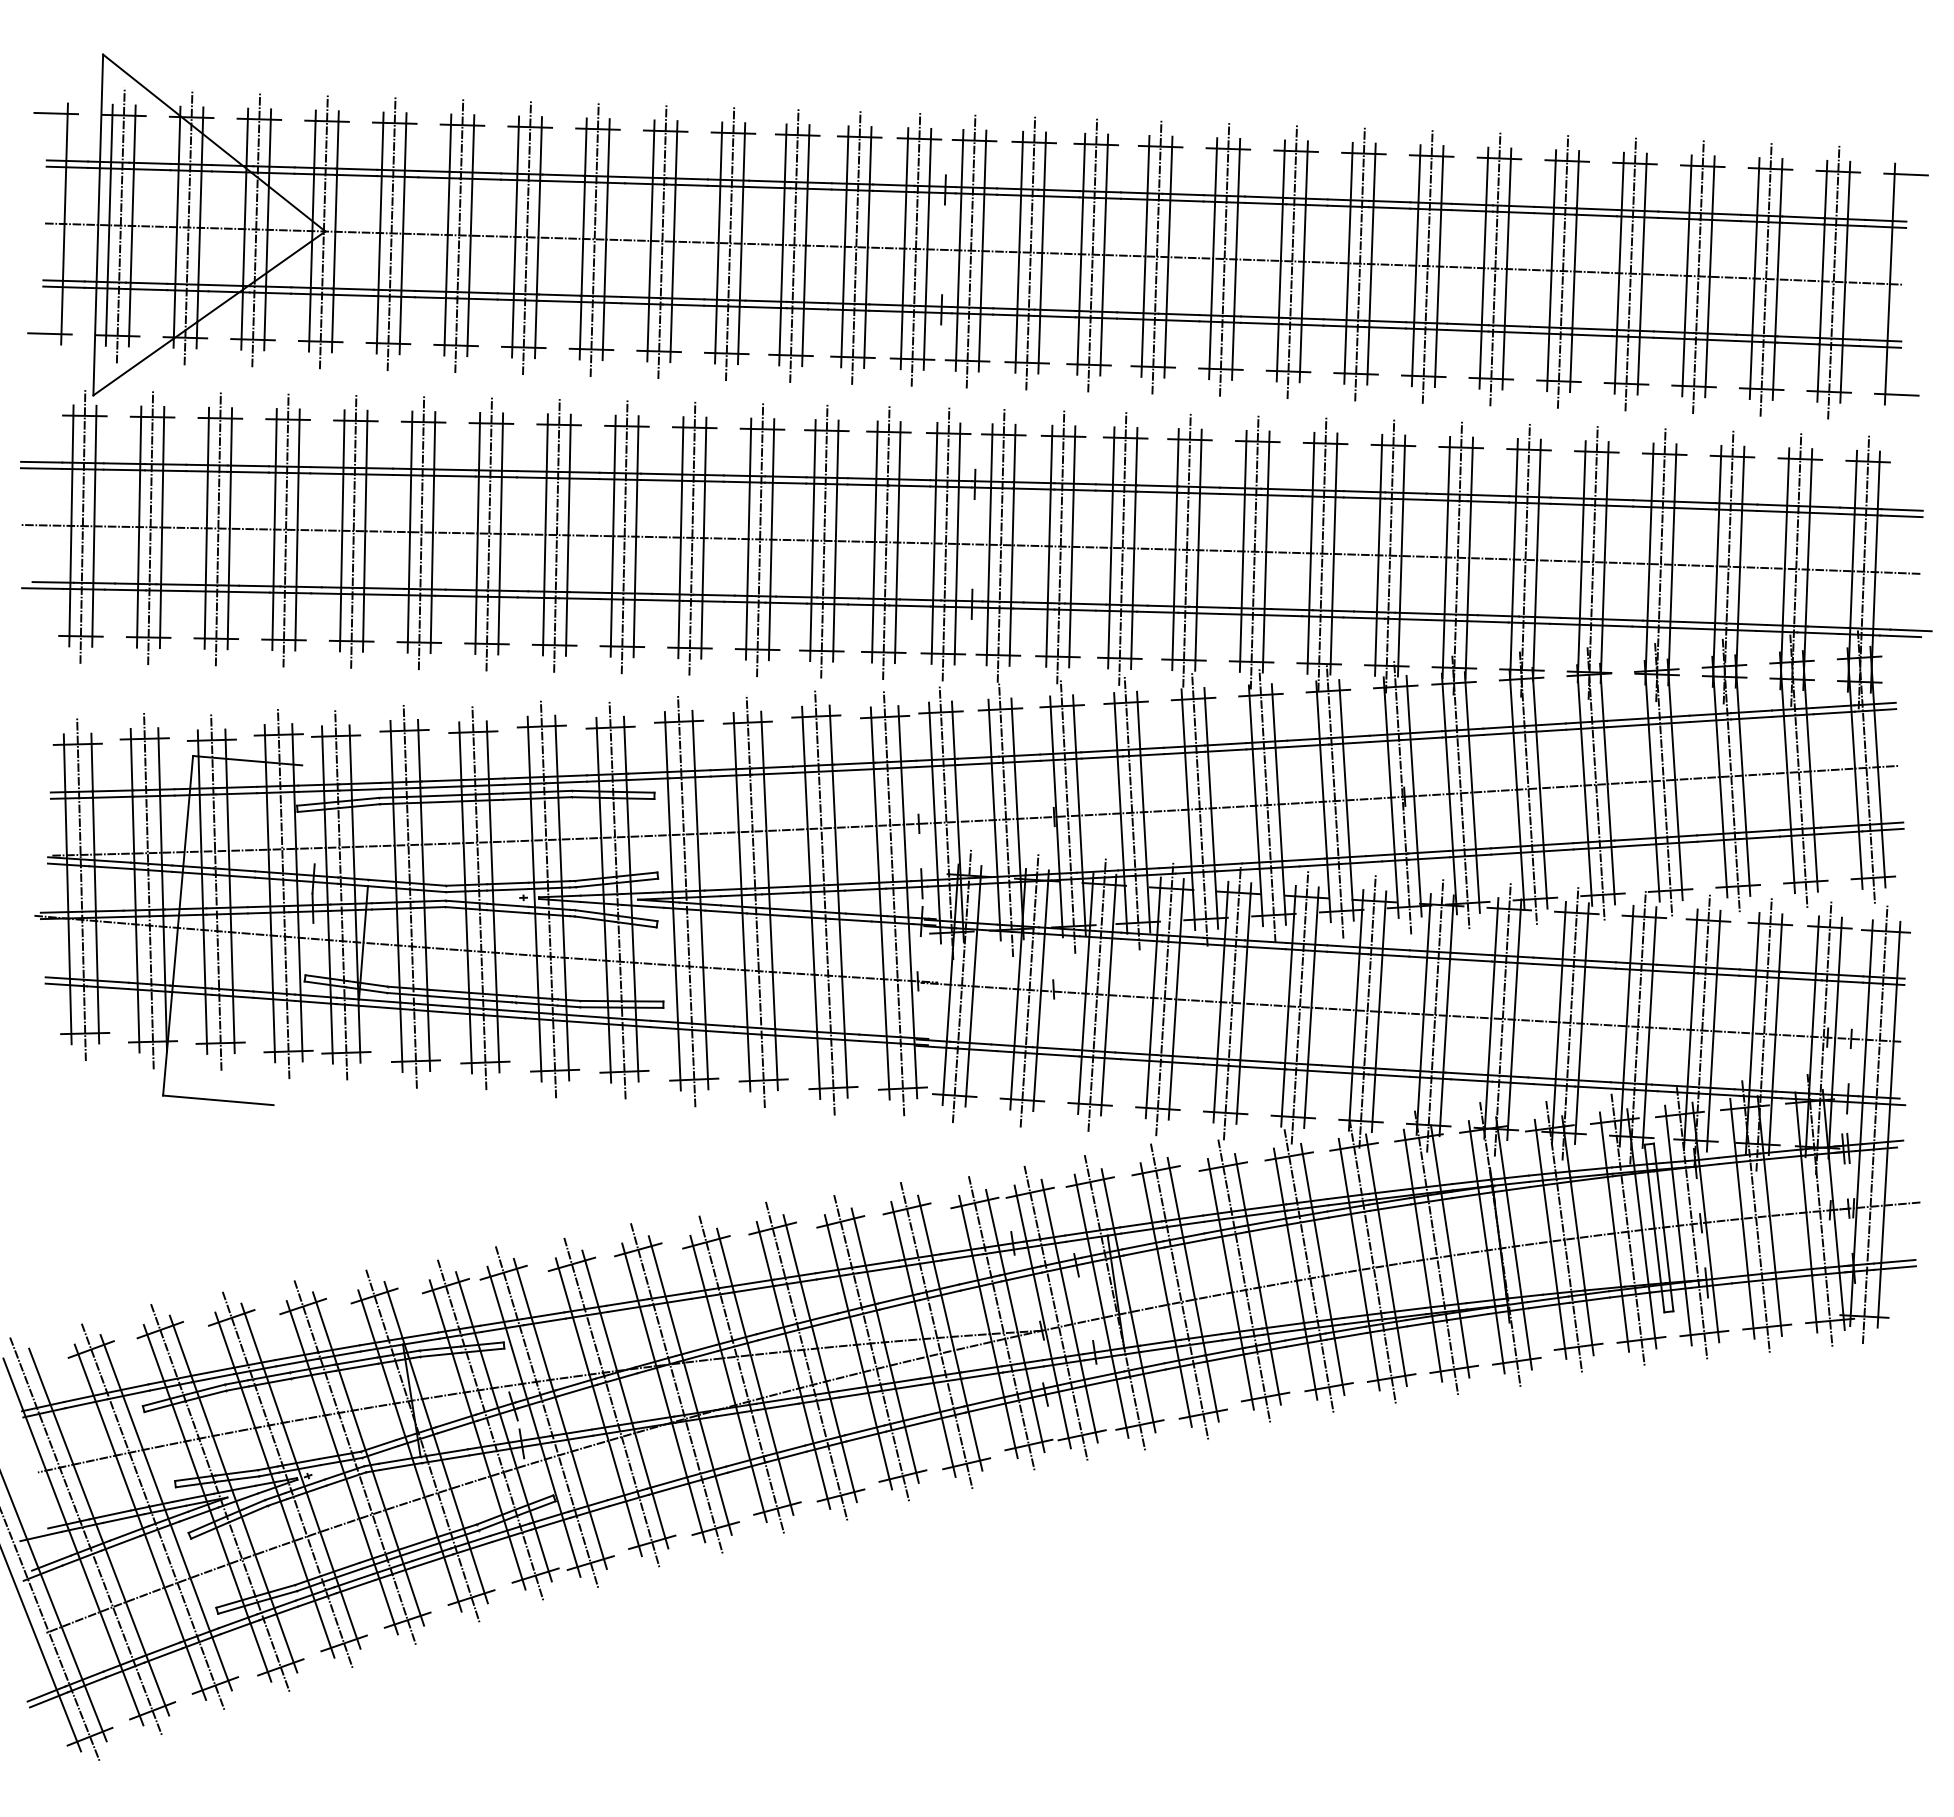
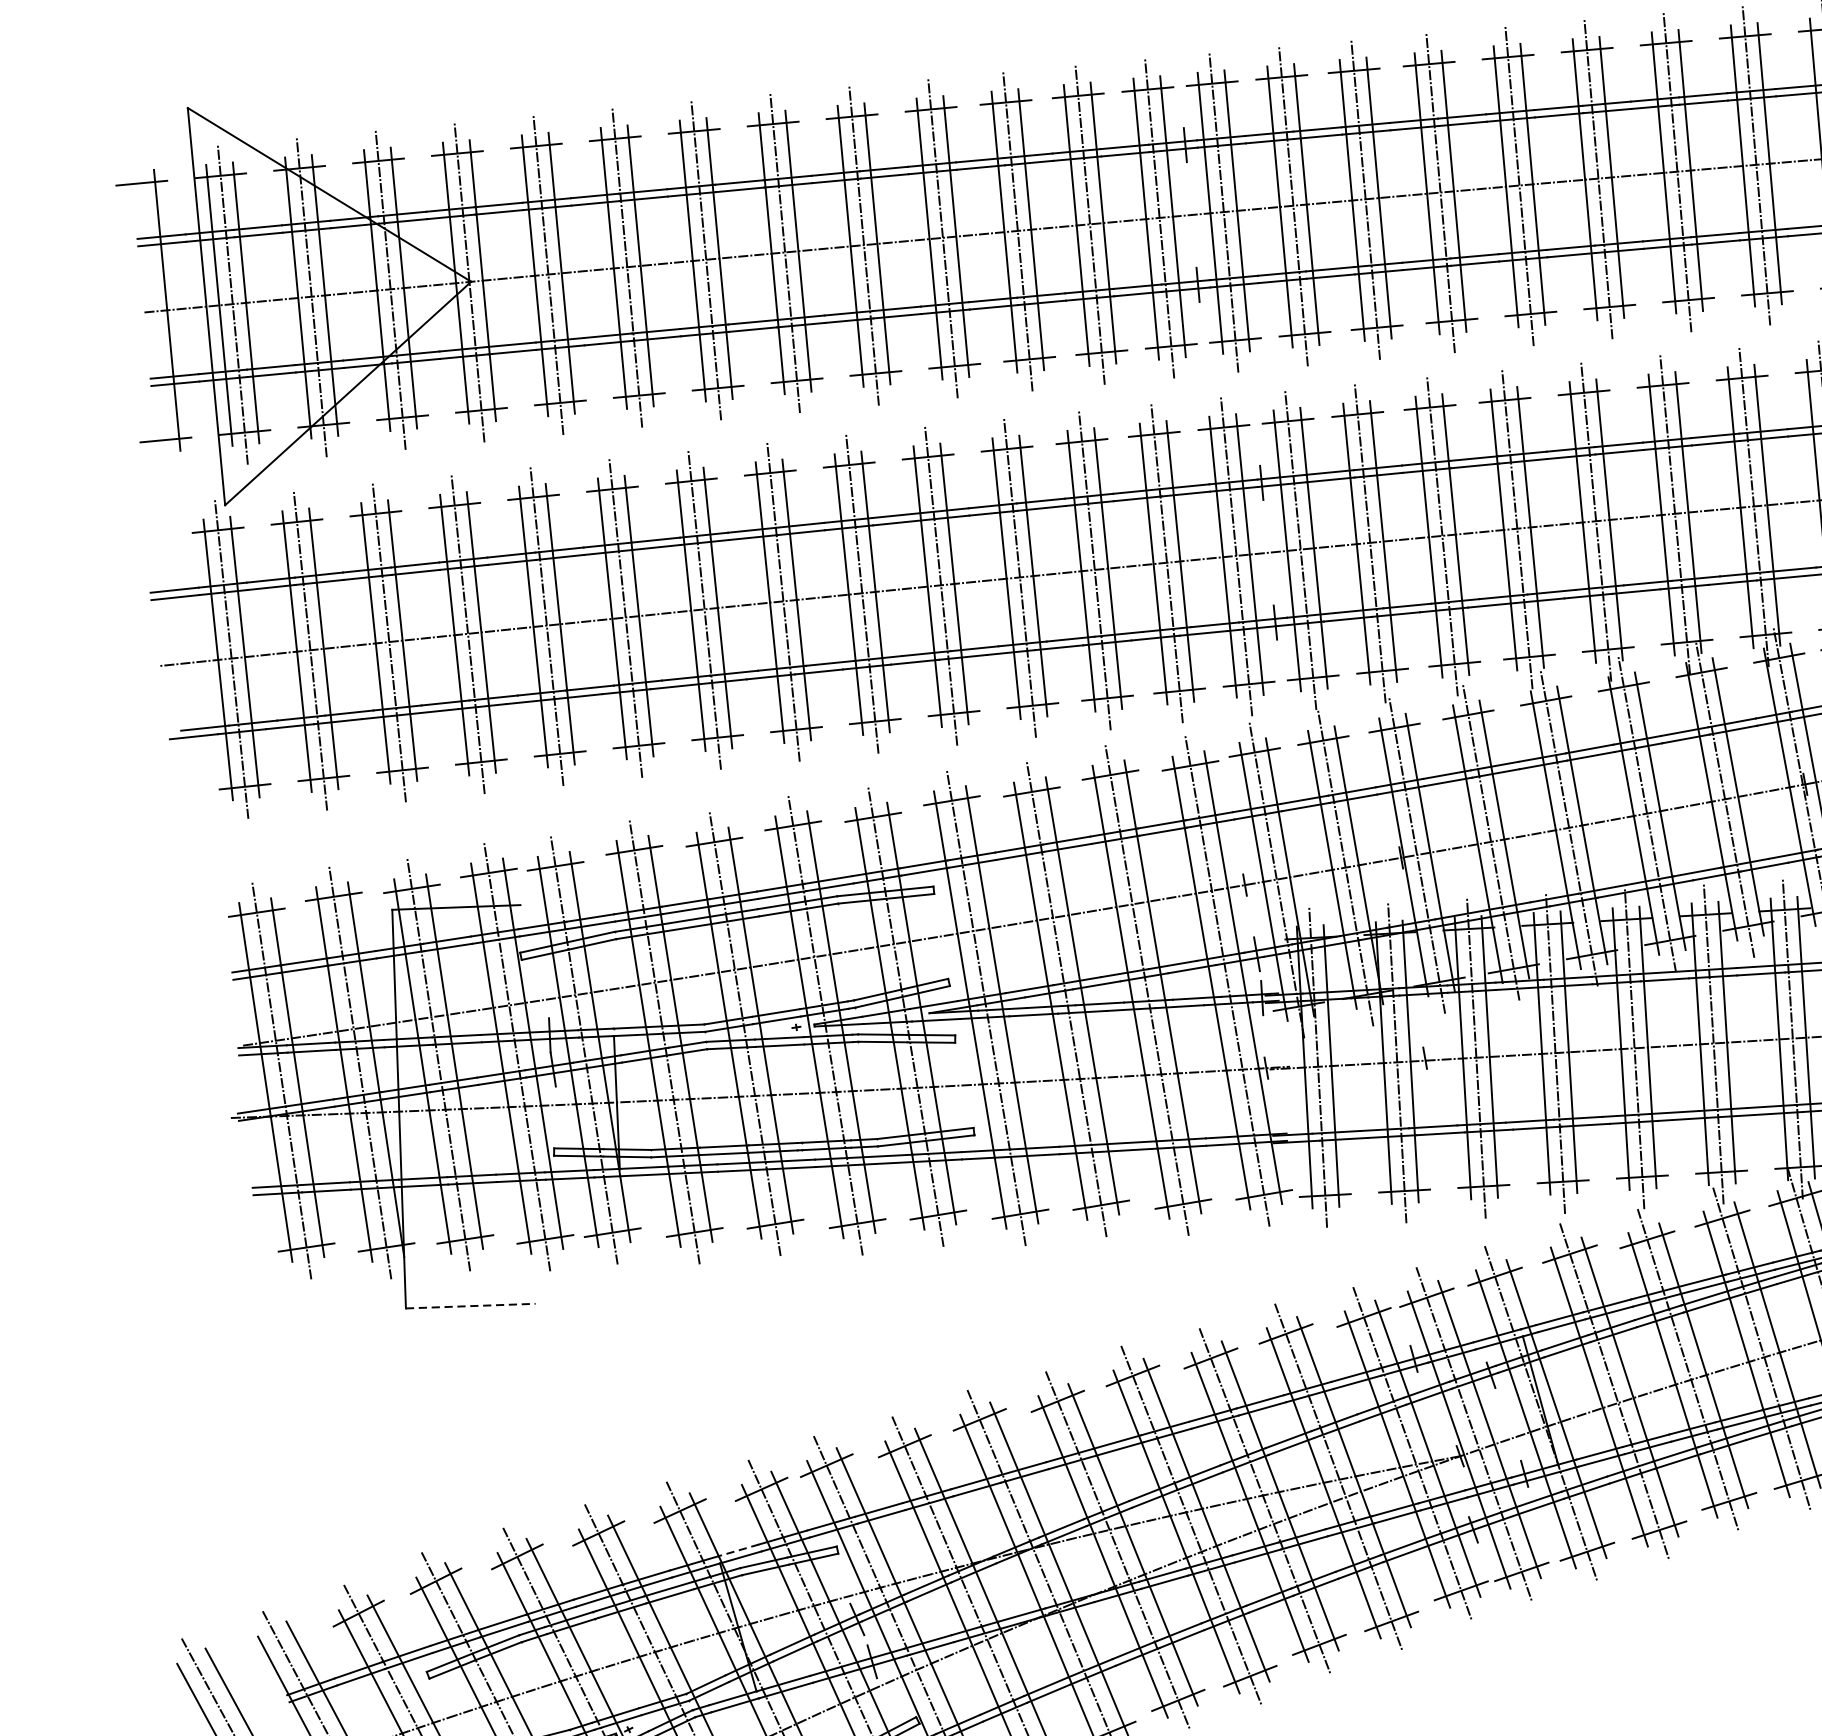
line: (218, 1100) -> (470, 1306), solid -> dashed
line: (419, 1335) -> (737, 1550), solid -> dashed

